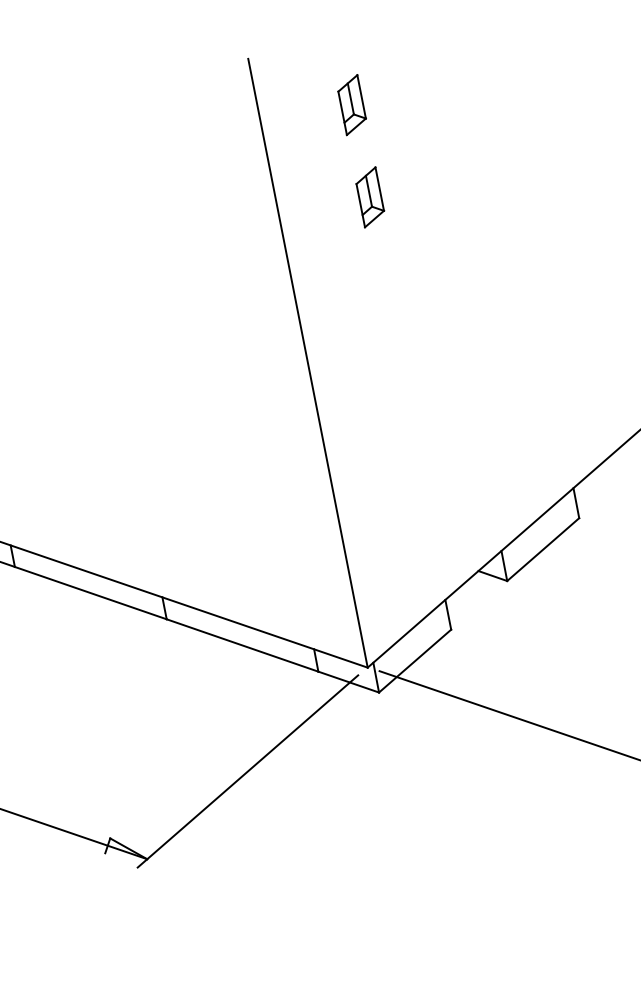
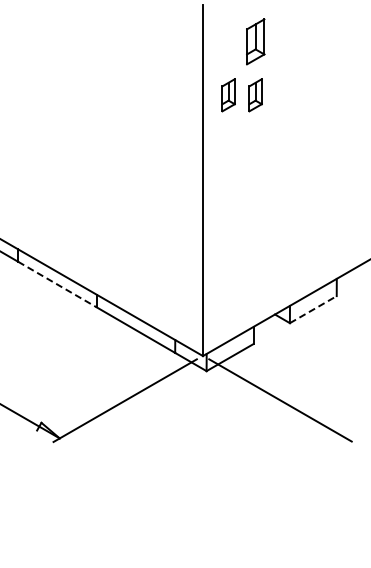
part: (352, 105) -> (255, 42), size x1.4
part: (323, 207) -> (228, 95), added
line: (543, 549) -> (313, 309), solid -> dashed
line: (90, 593) -> (57, 284), solid -> dashed

